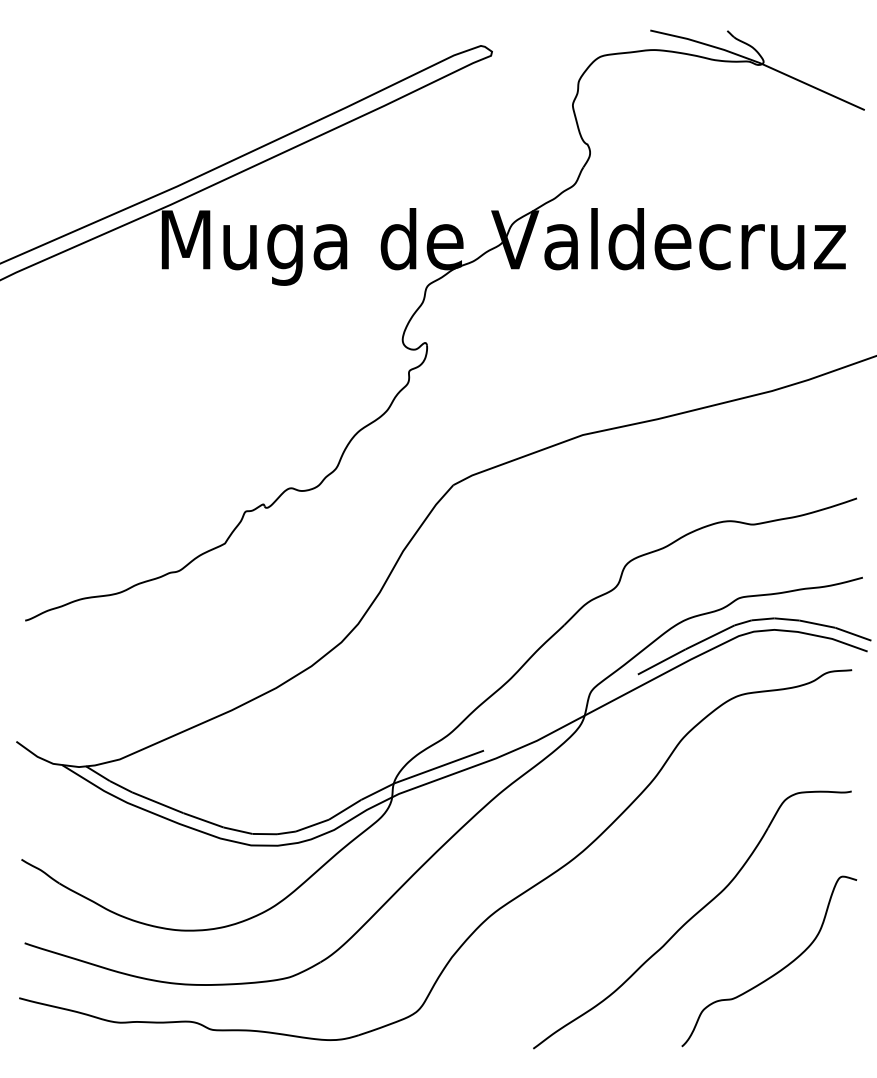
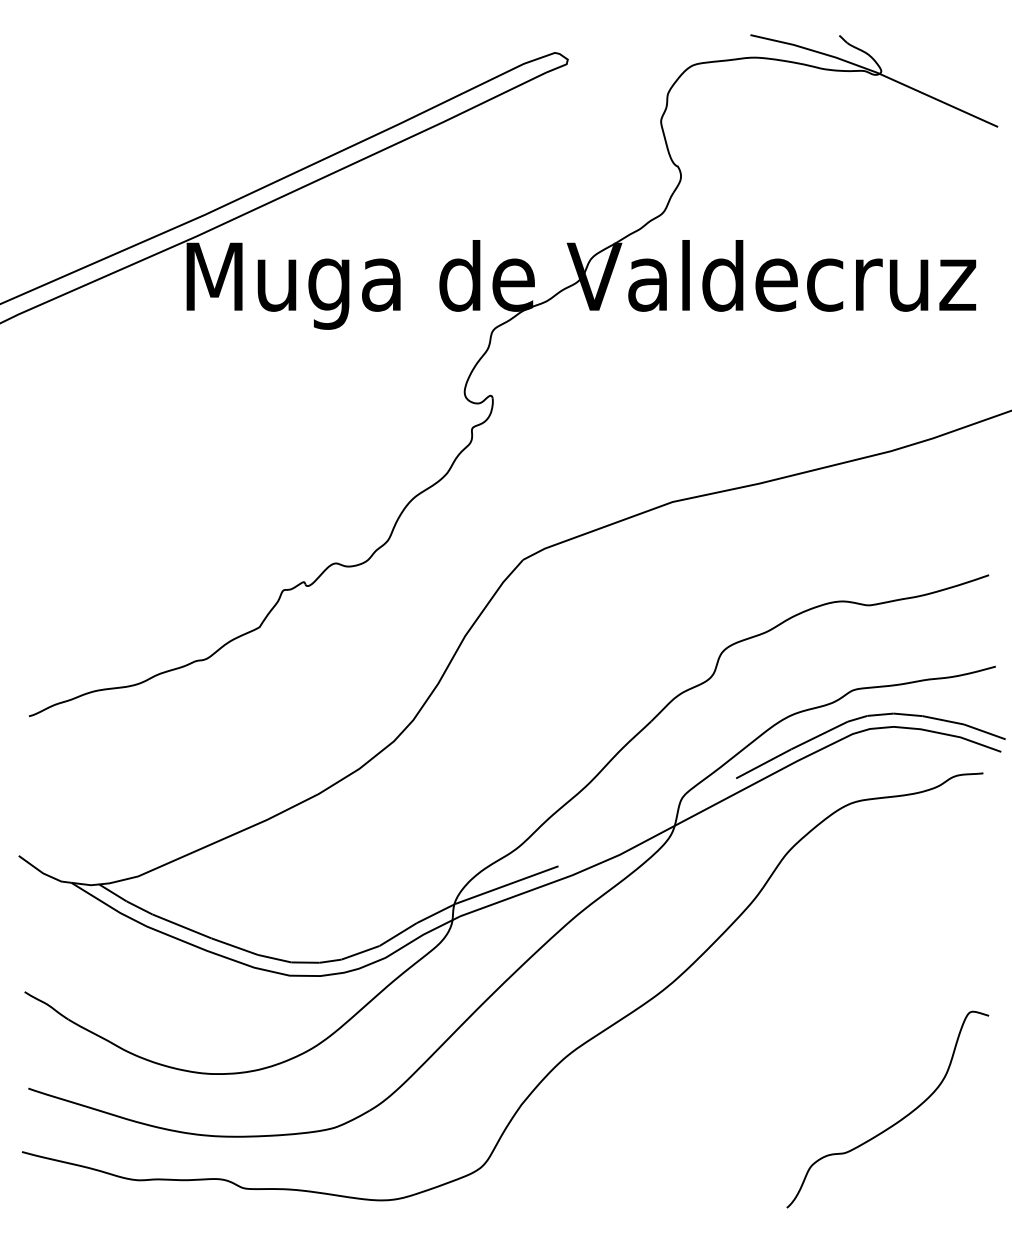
part: (692, 919) -> (799, 1061), removed

